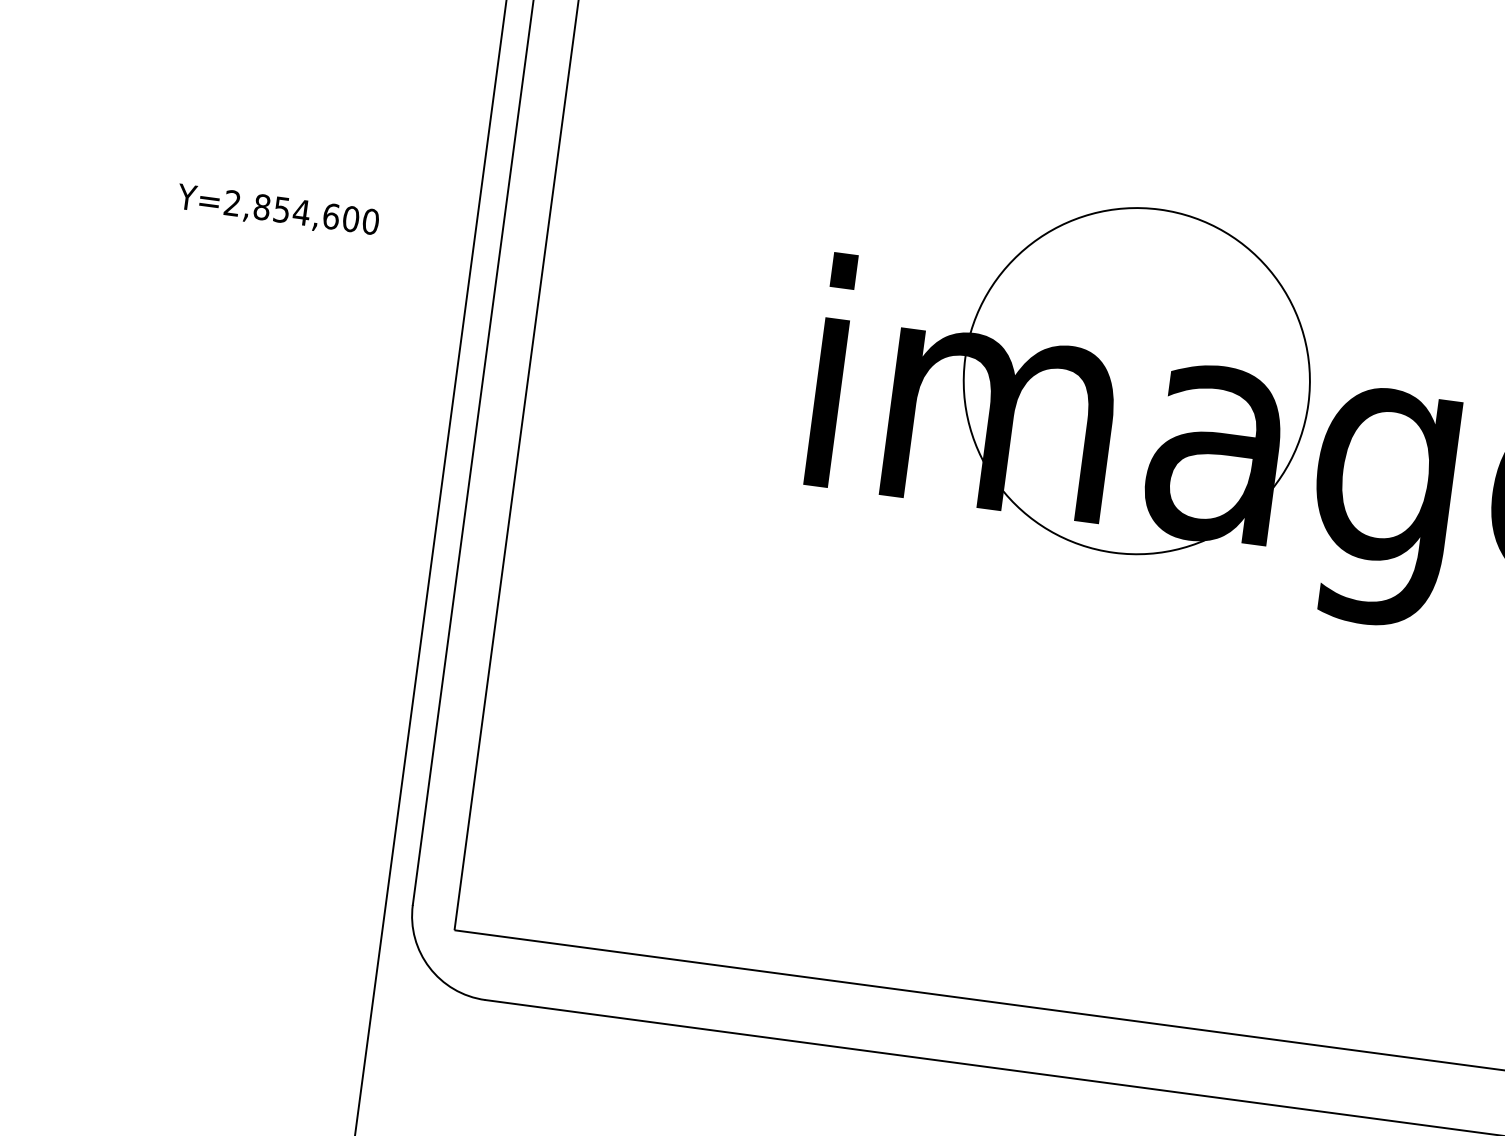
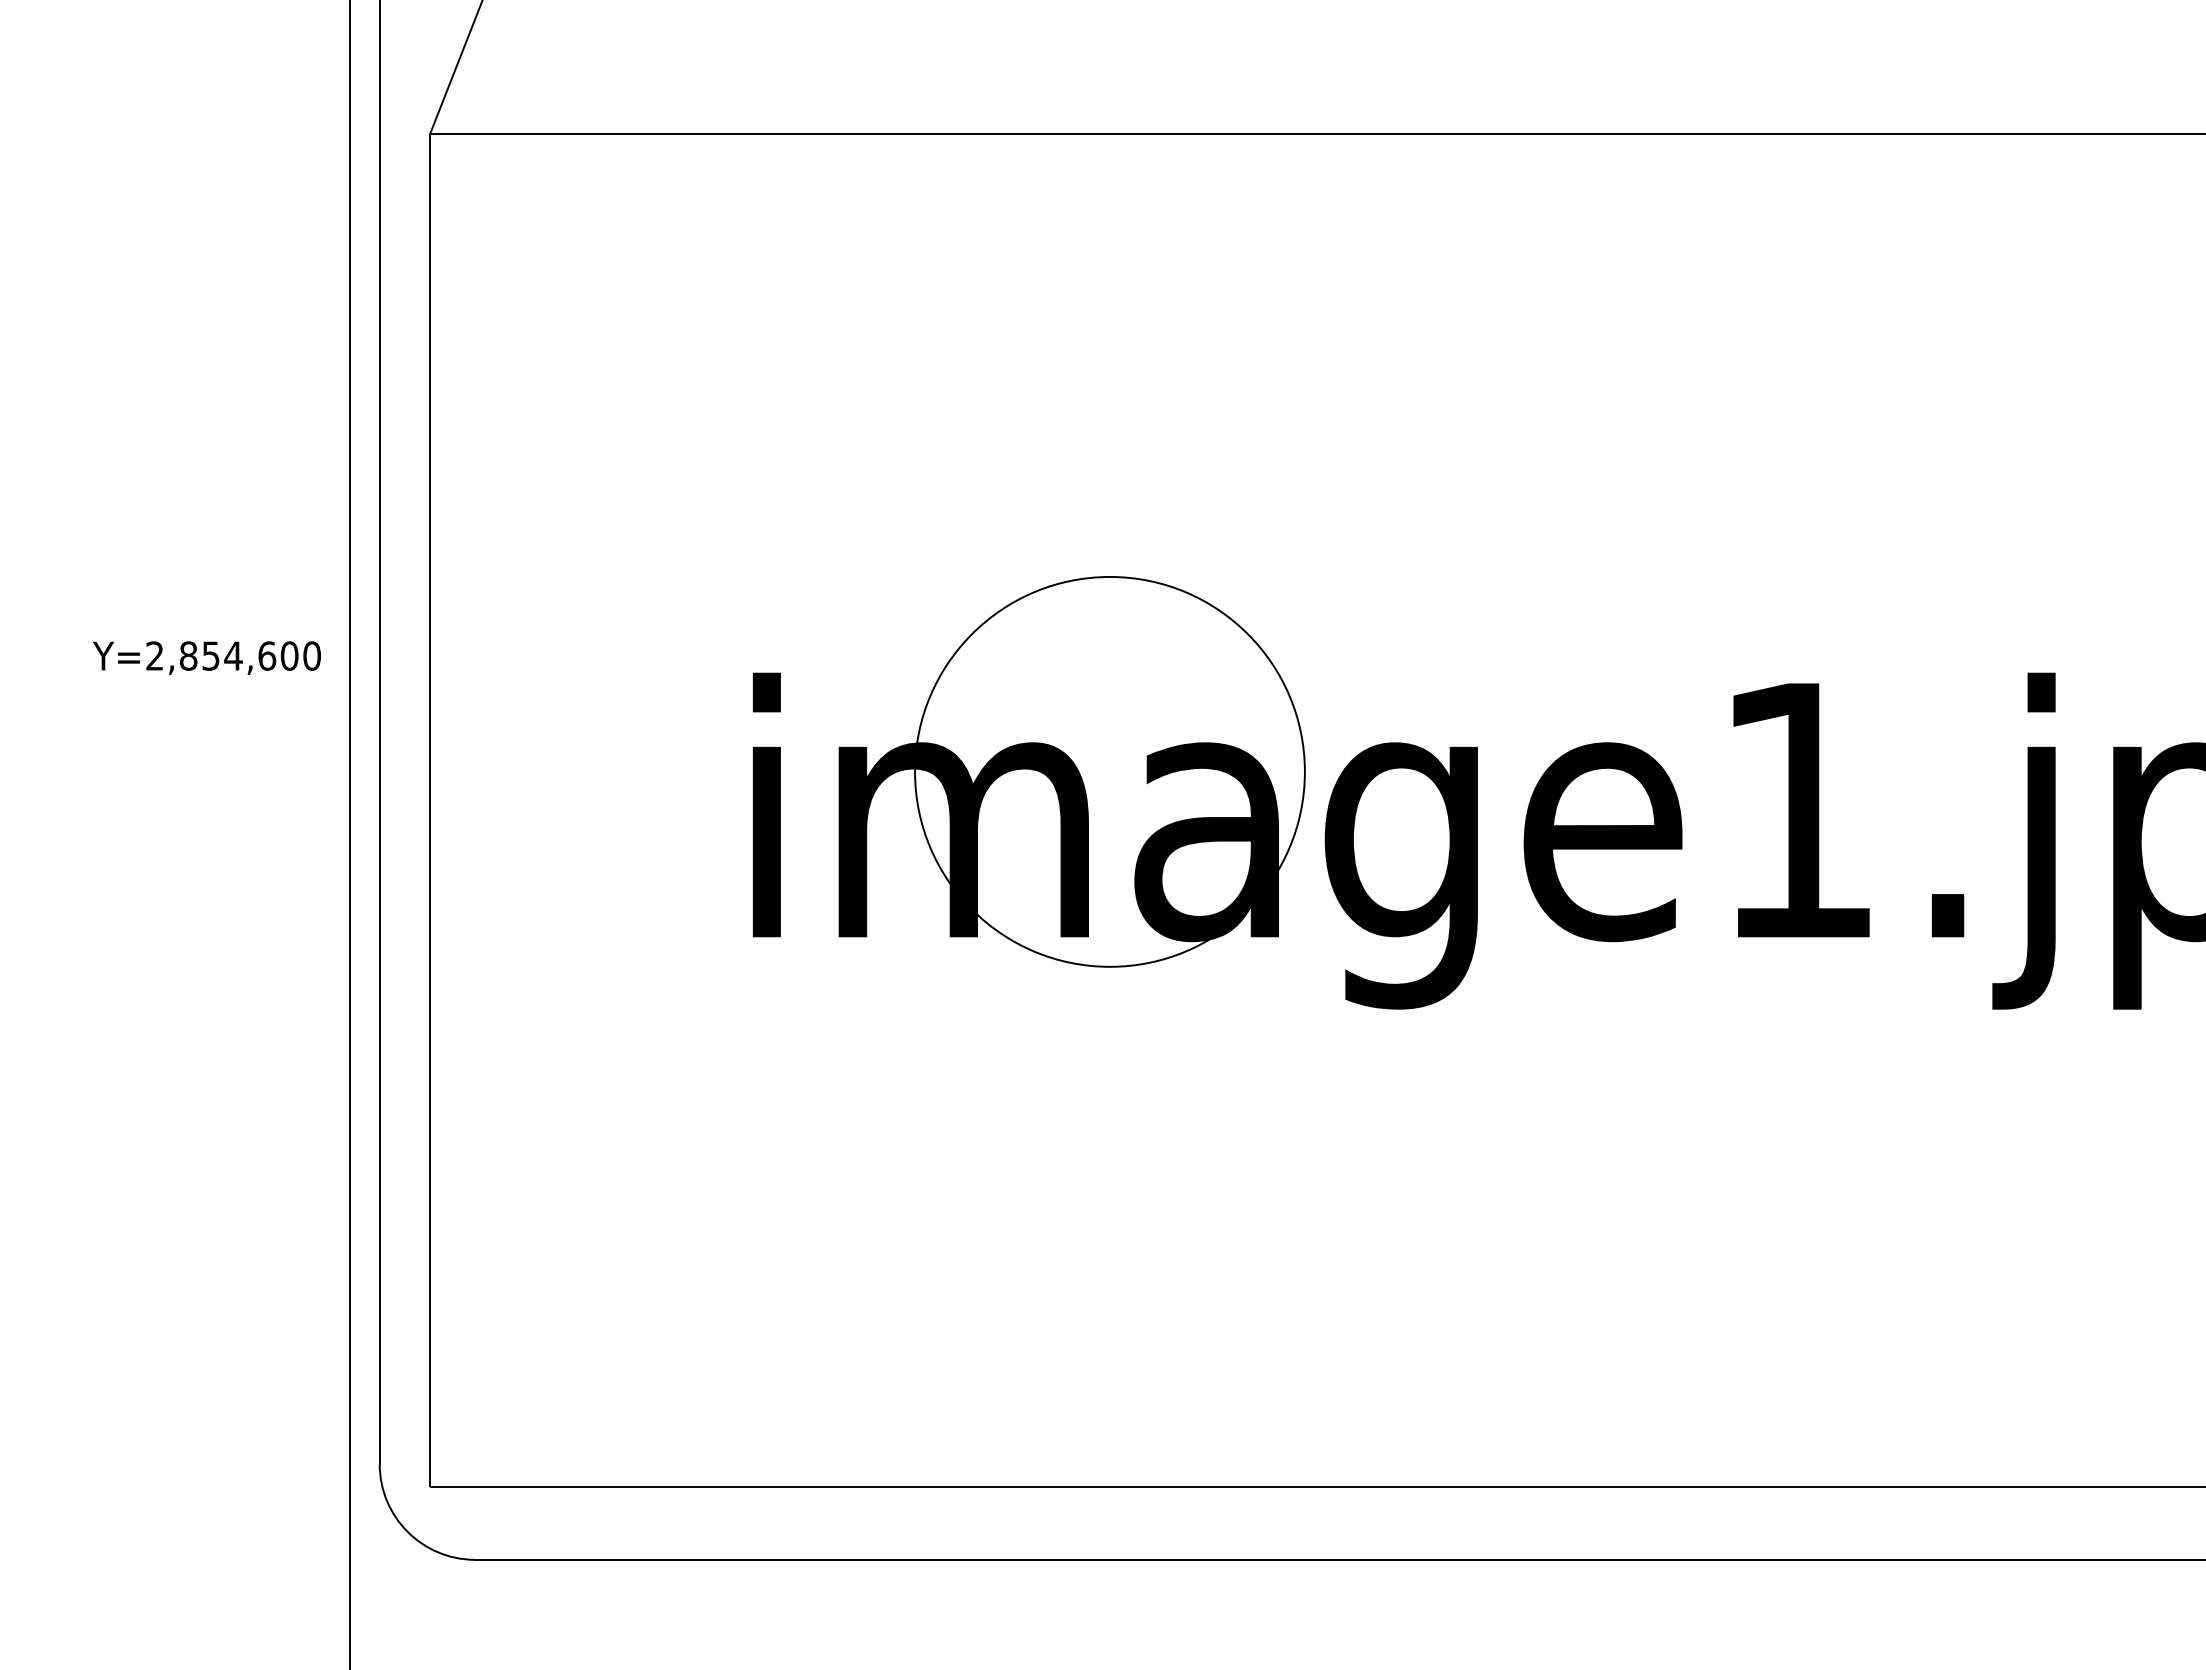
text: (277, 210) -> (206, 657), moved

